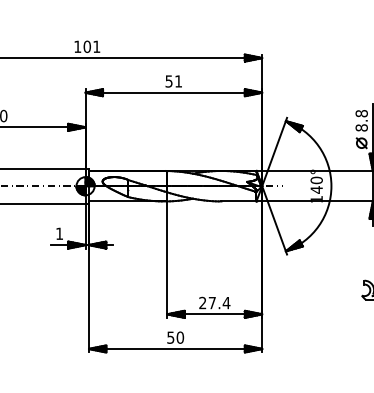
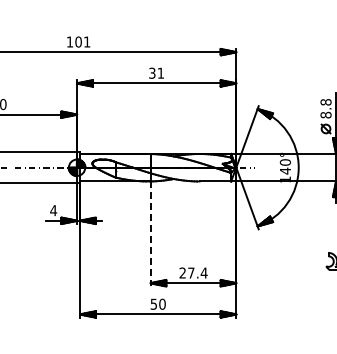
text: (169, 80) -> (152, 72), 51 -> 31
text: (59, 233) -> (53, 210), 1 -> 4
line: (167, 260) -> (150, 234), solid -> dashed

